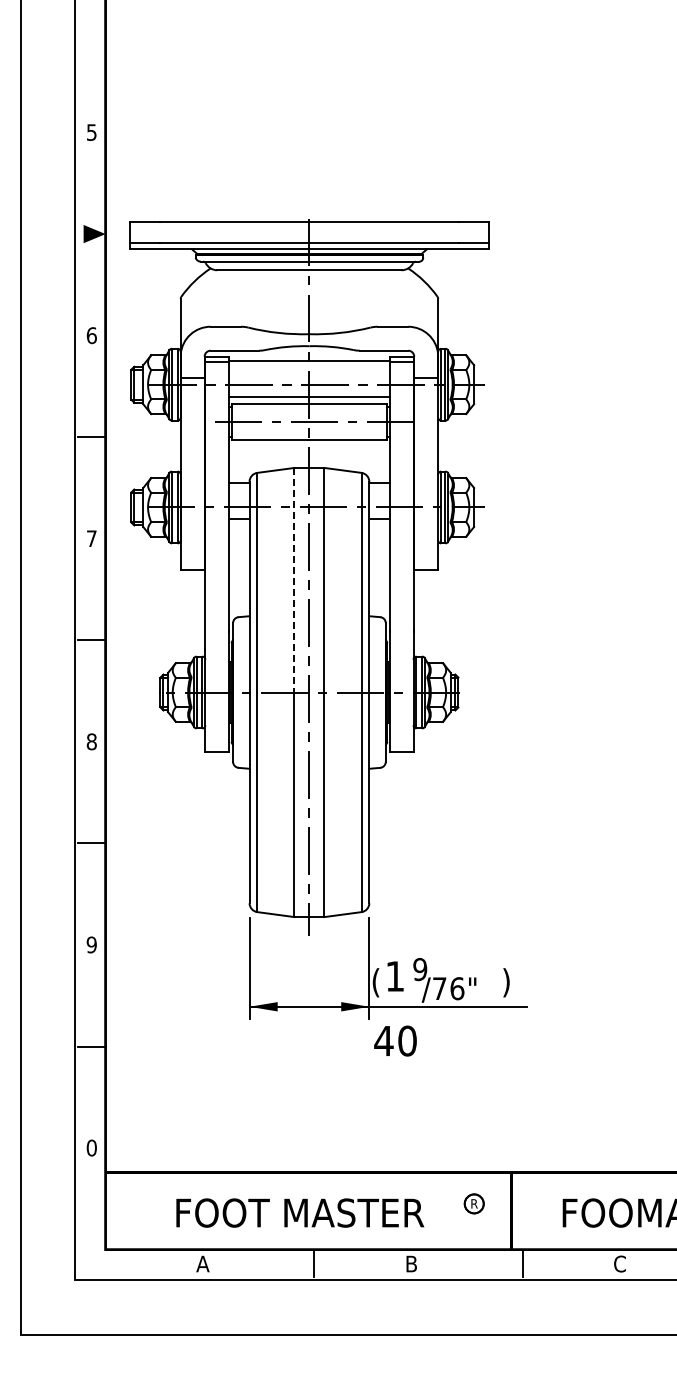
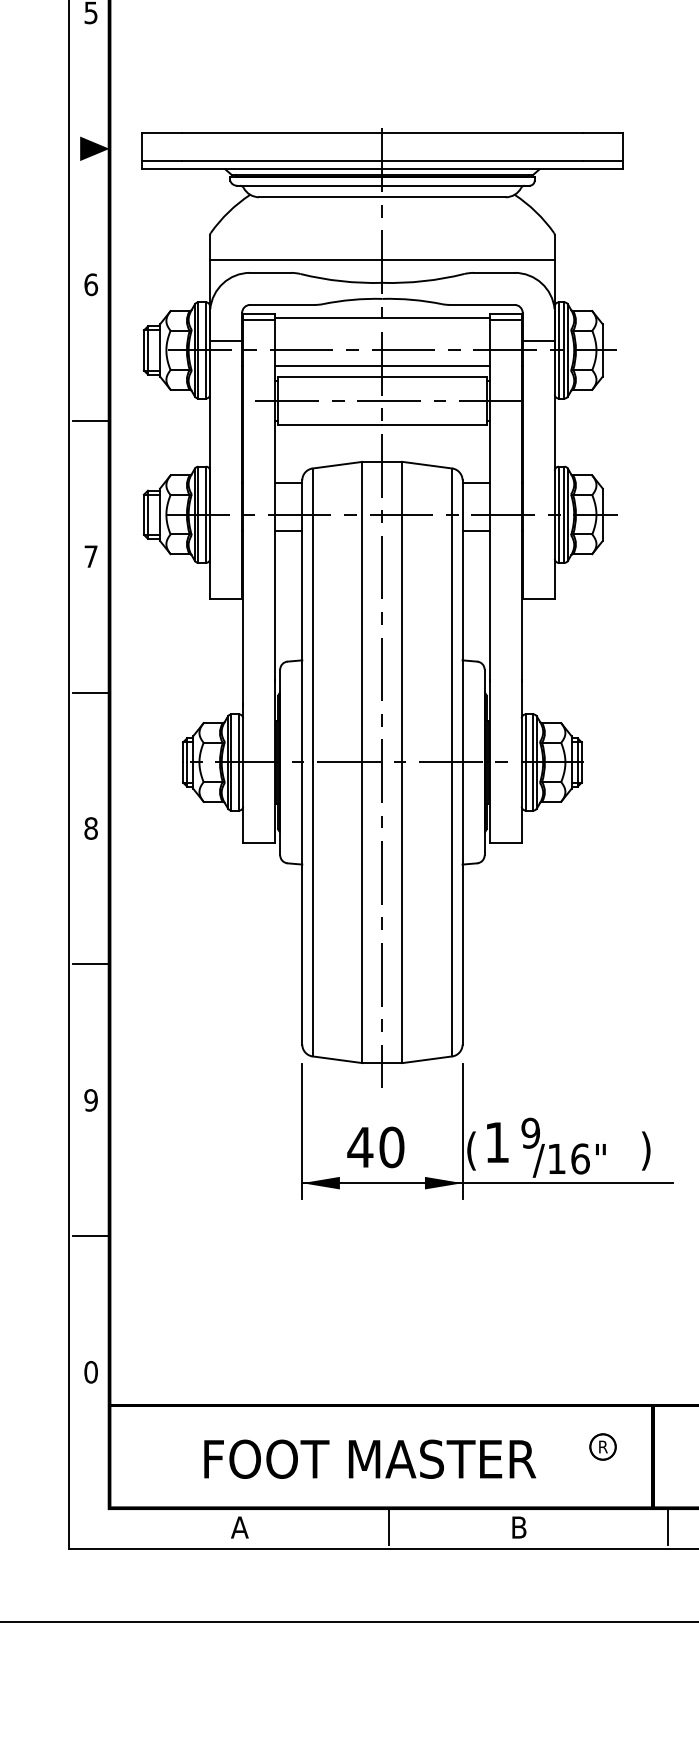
line: (309, 317) -> (382, 260), added
line: (294, 580) -> (362, 612), dashed -> solid
text: (439, 988) -> (556, 1158), /76" -> /16"
text: (395, 1040) -> (375, 1146), moved

